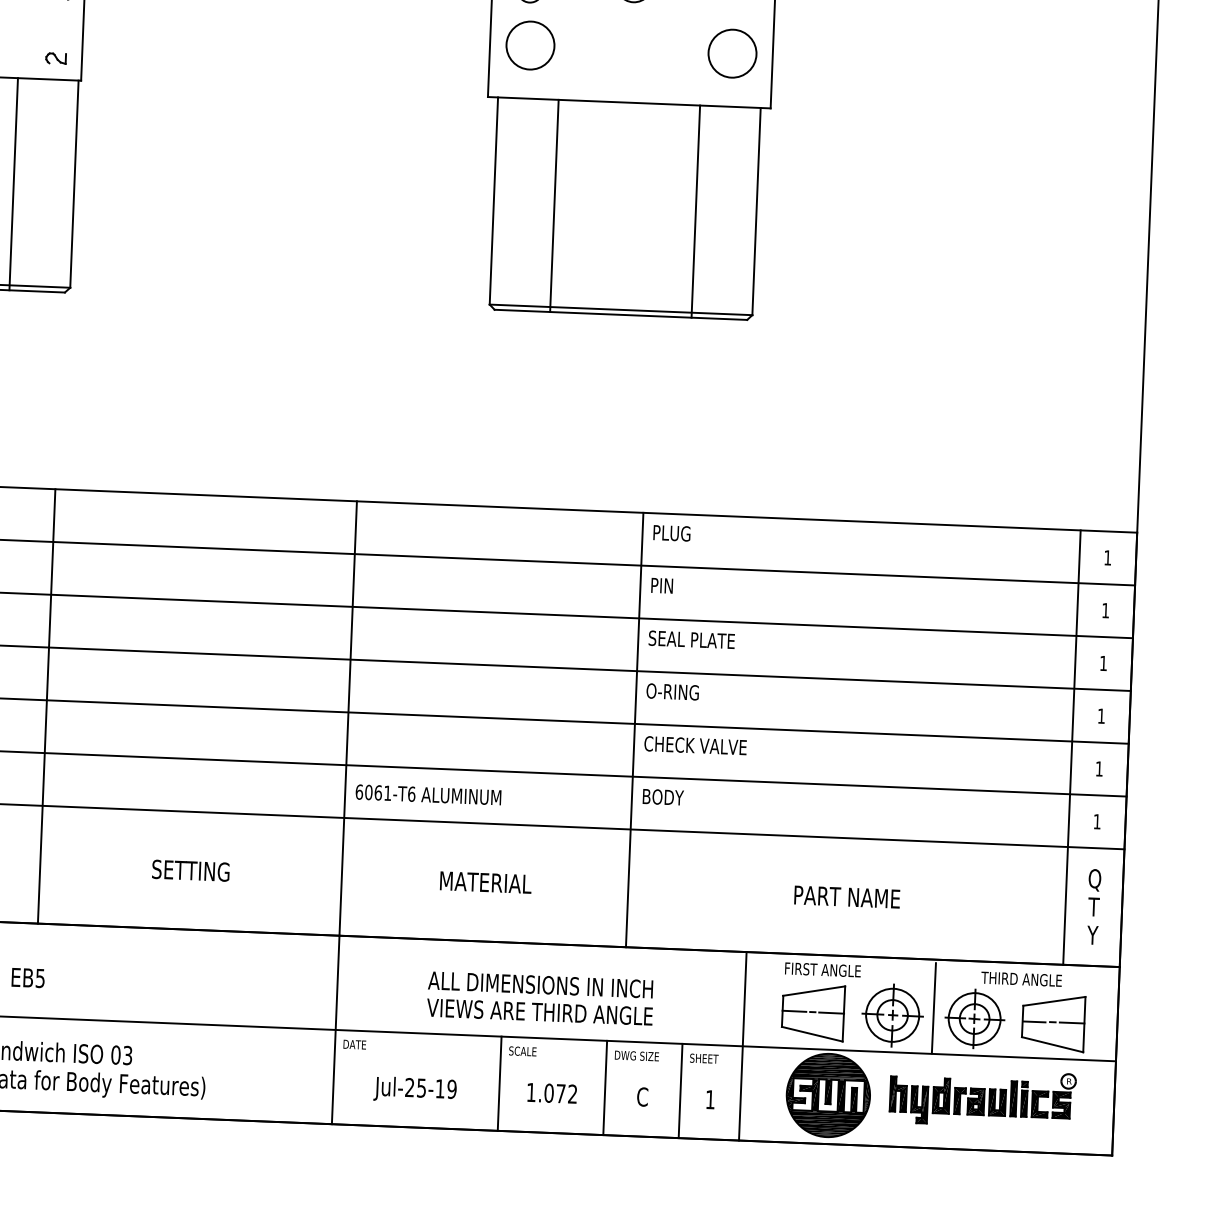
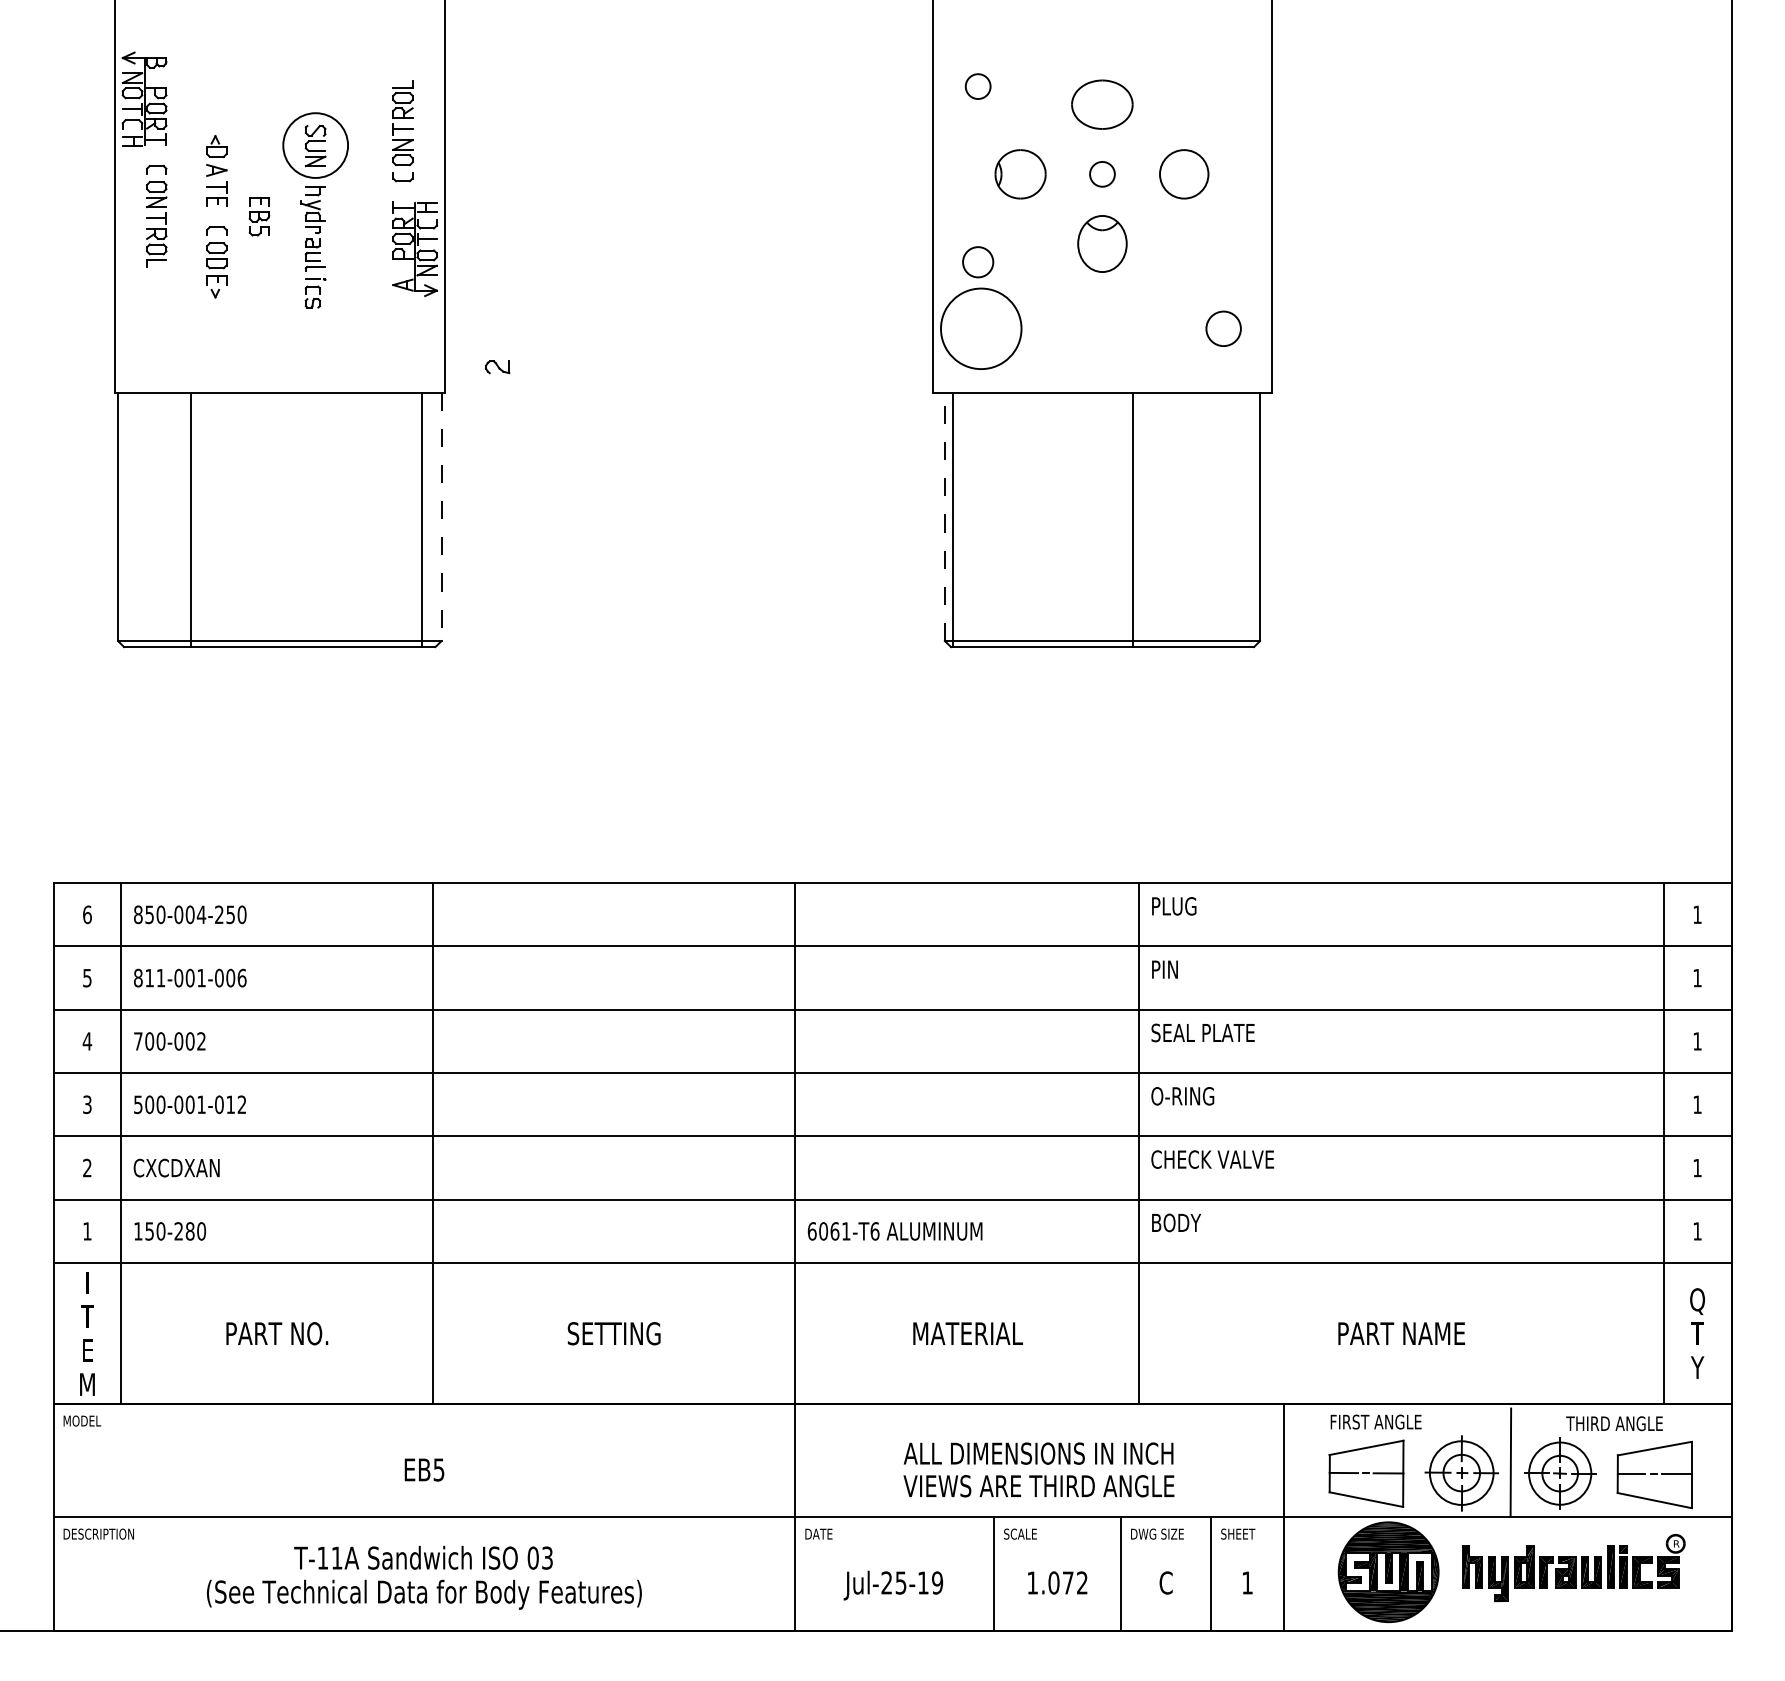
circle: (530, 45) -> (981, 328), size x1.4
circle: (732, 53) -> (1223, 328), size x0.6
part: (56, 58) -> (497, 367), moved
line: (13, 183) -> (421, 519), moved
line: (74, 184) -> (441, 517), solid -> dashed
line: (493, 200) -> (944, 516), solid -> dashed
line: (554, 205) -> (952, 519), moved
line: (695, 211) -> (1133, 519), moved

